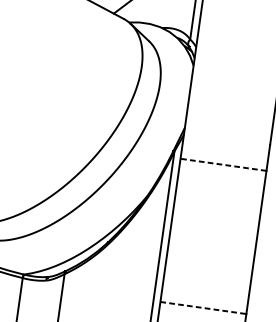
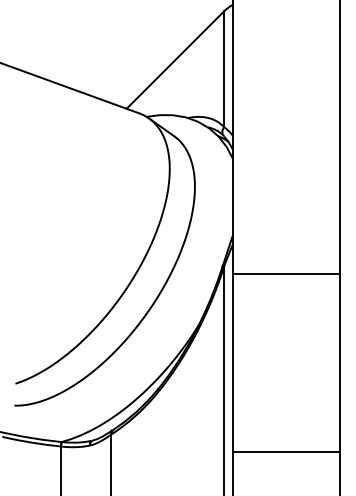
line: (222, 165) -> (285, 274), dashed -> solid
line: (203, 308) -> (286, 452), dashed -> solid

